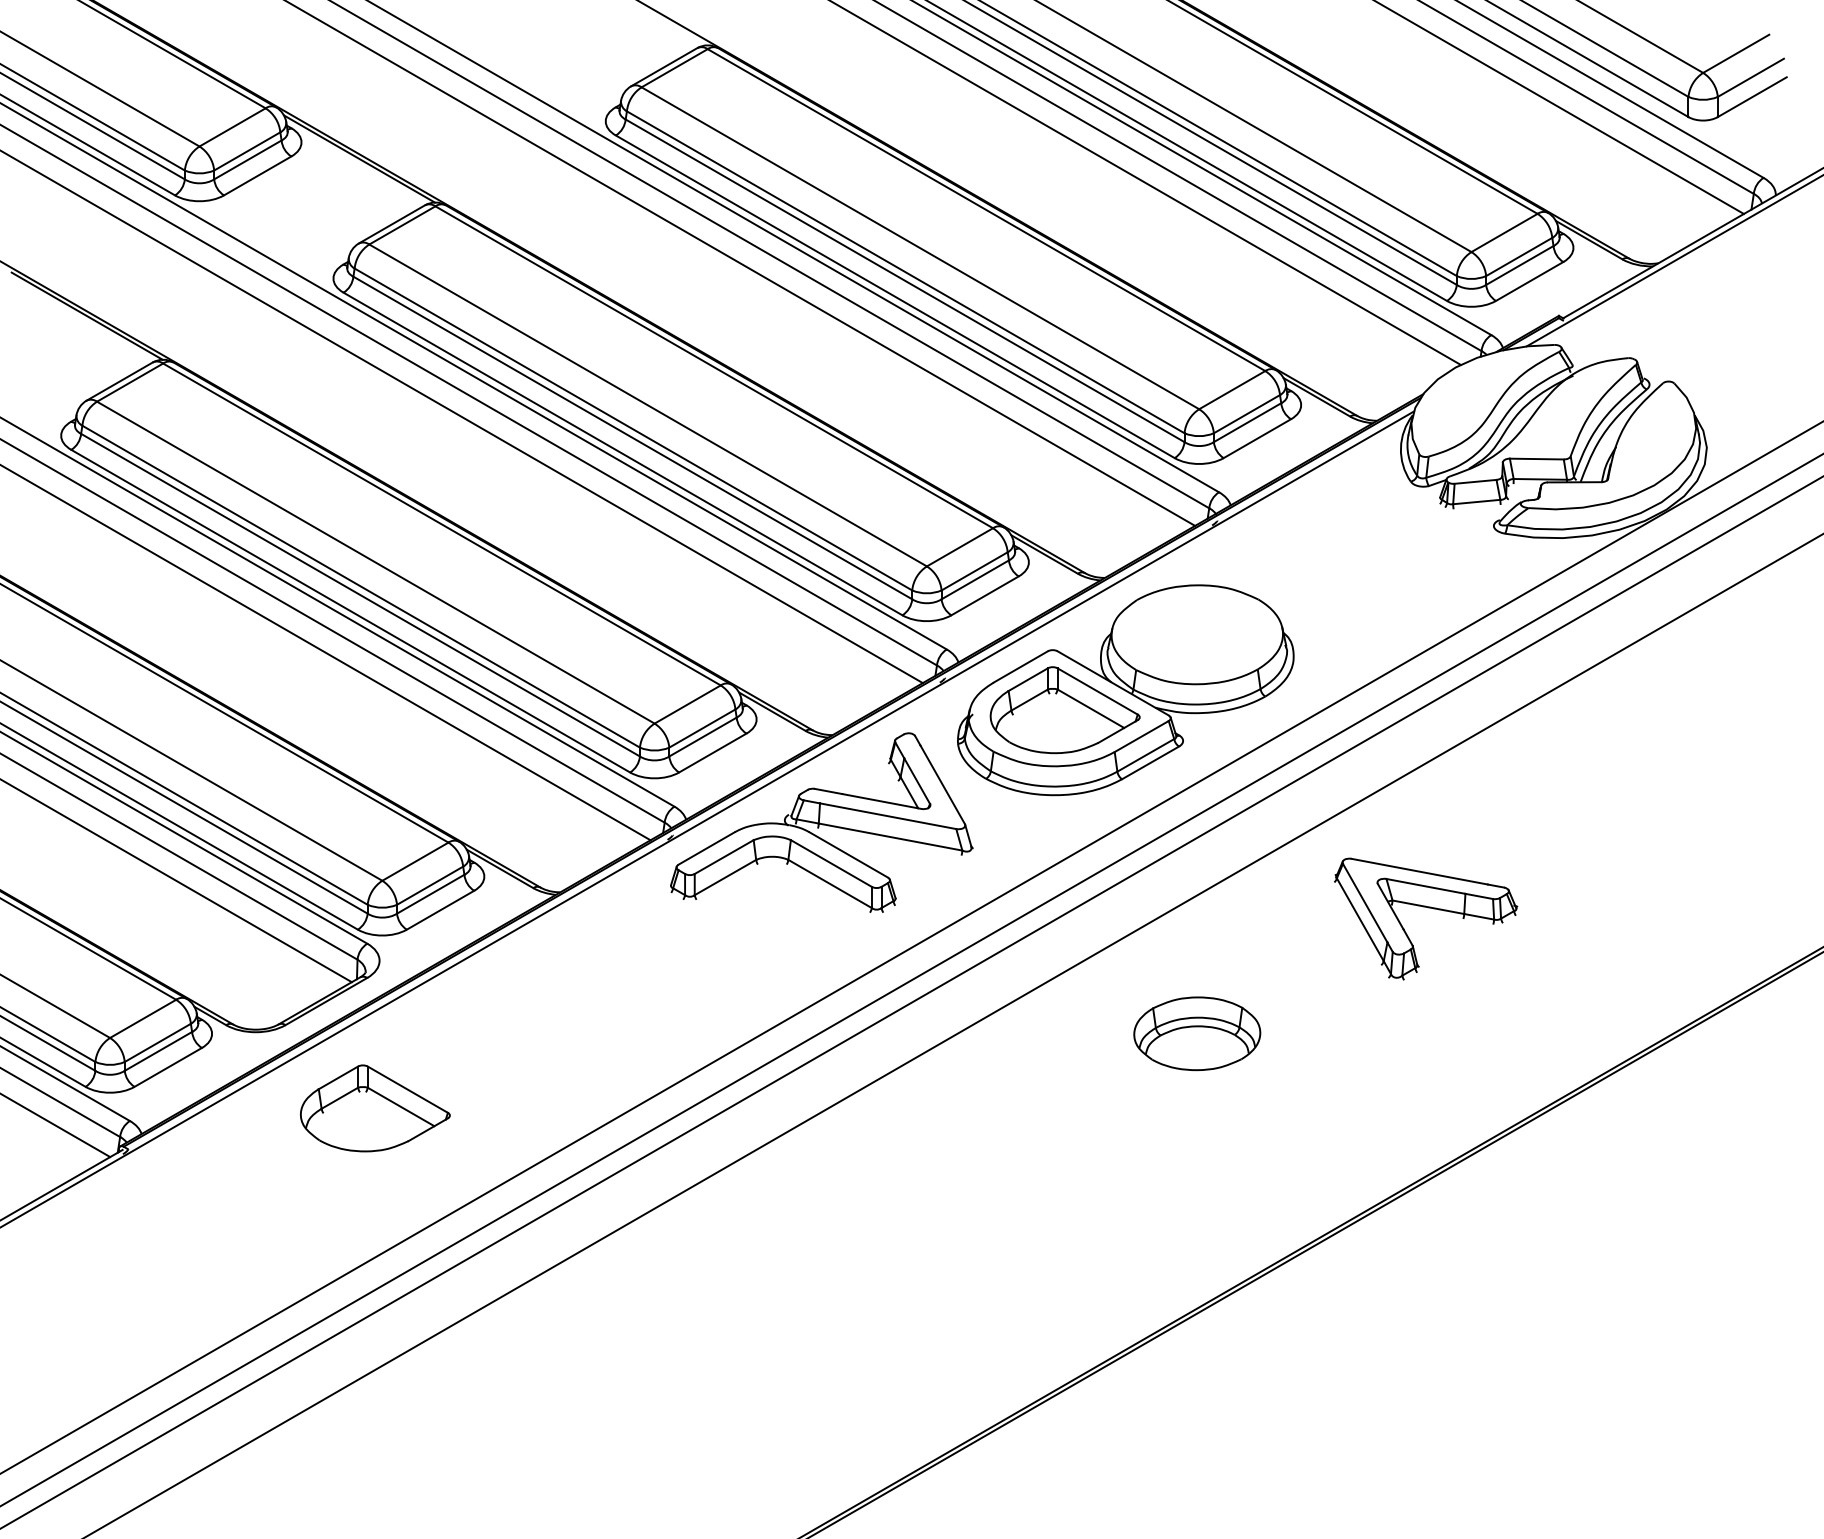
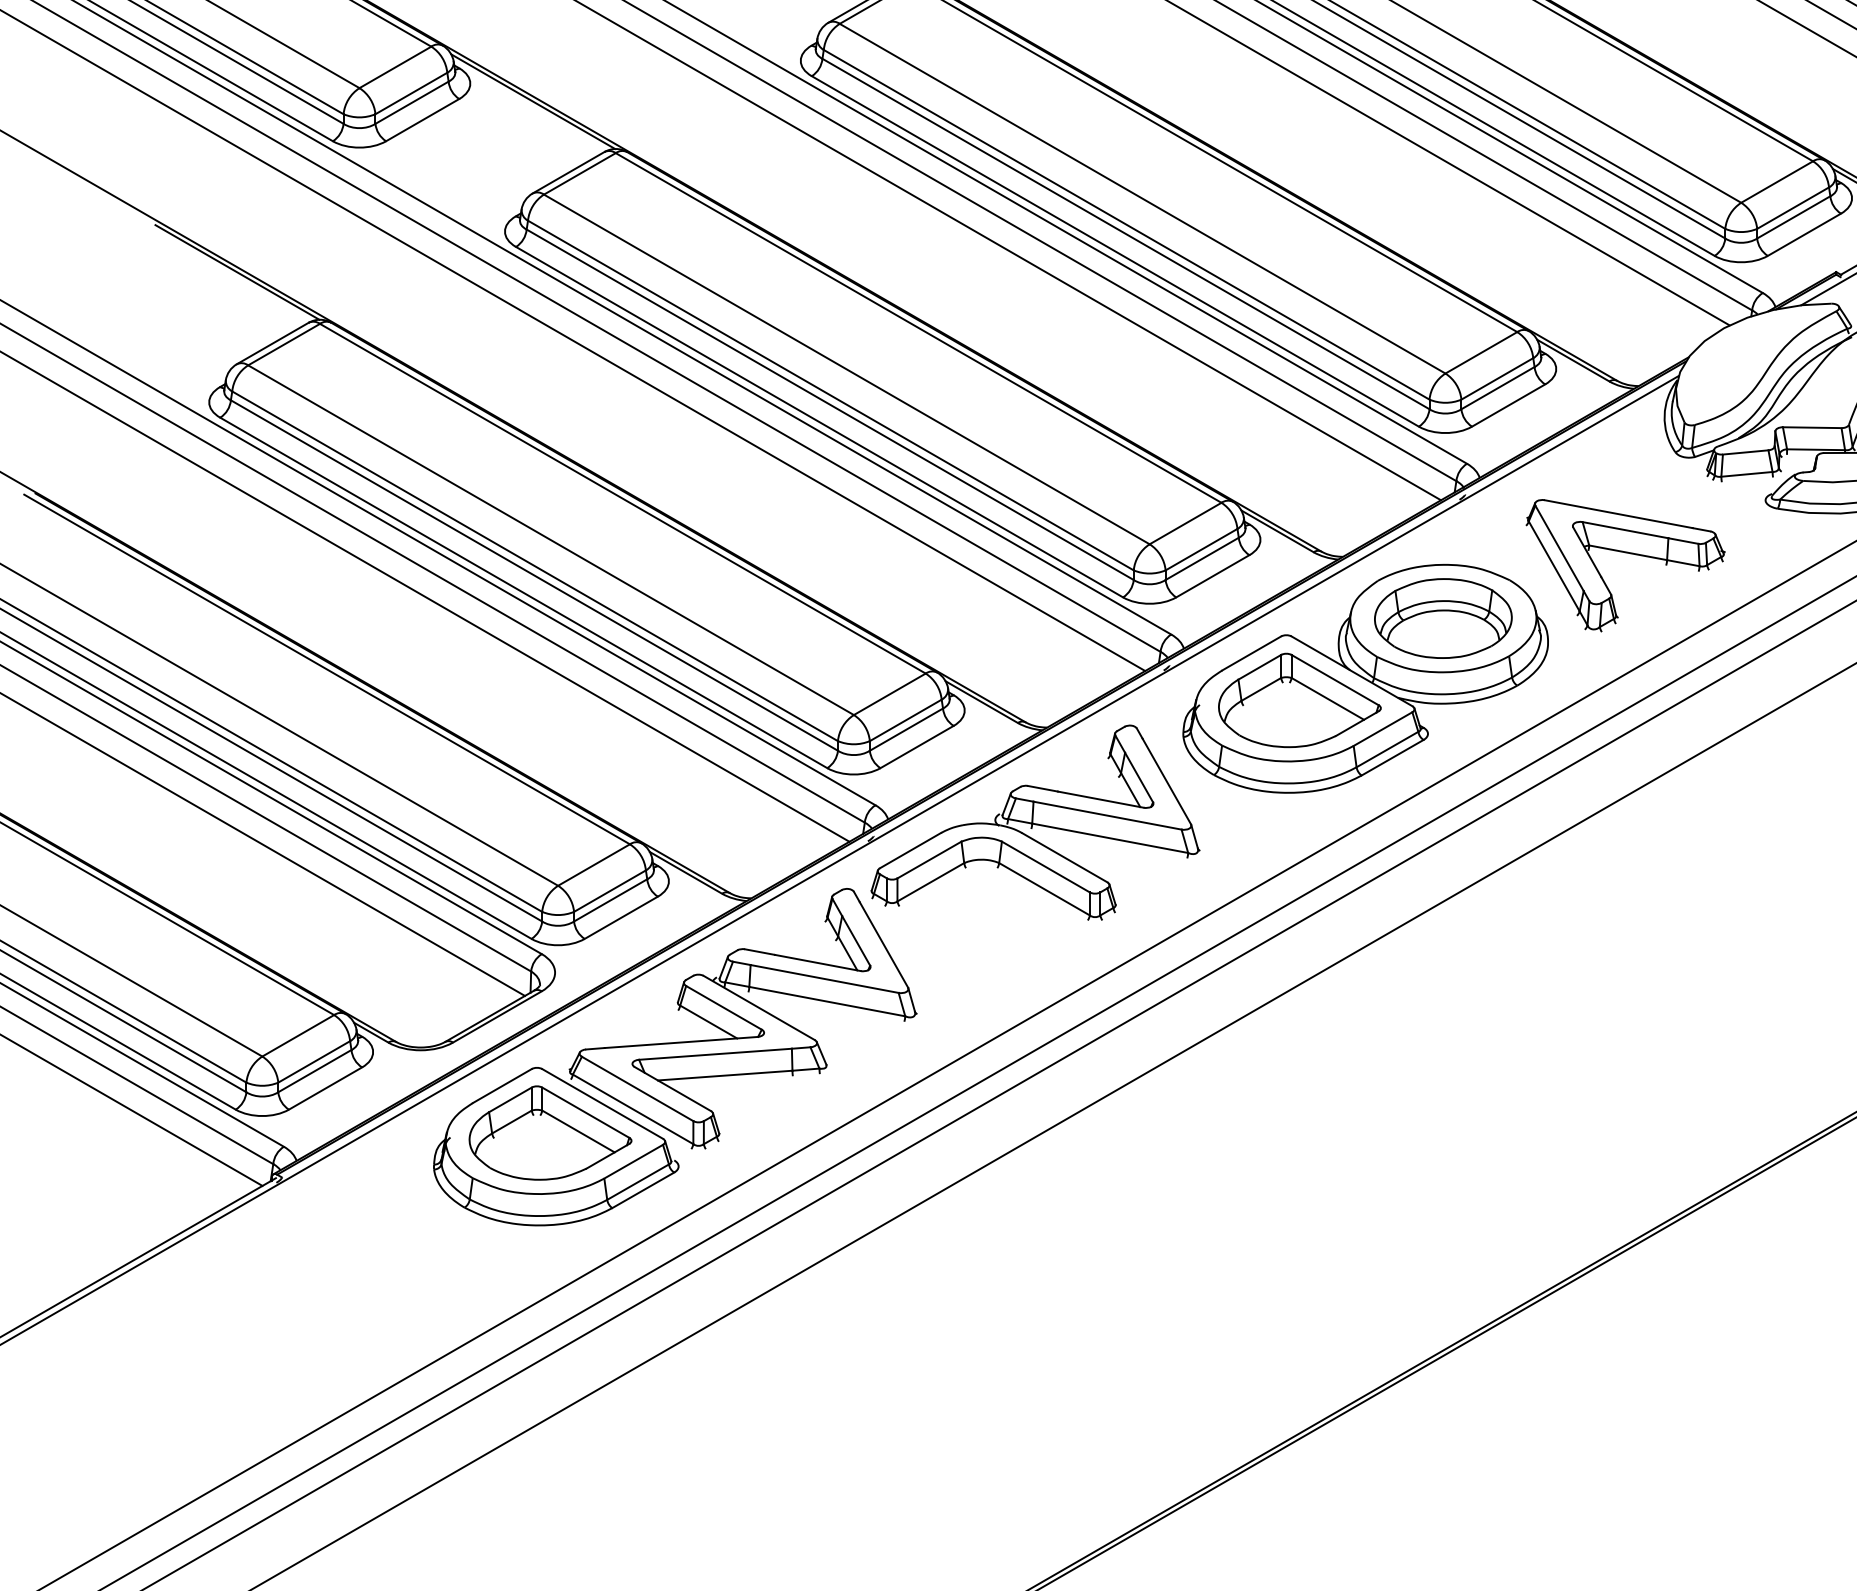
part: (1428, 908) -> (1628, 554), moved
part: (1197, 1033) -> (1443, 618), moved
part: (490, 1038) -> (675, 1057), added

